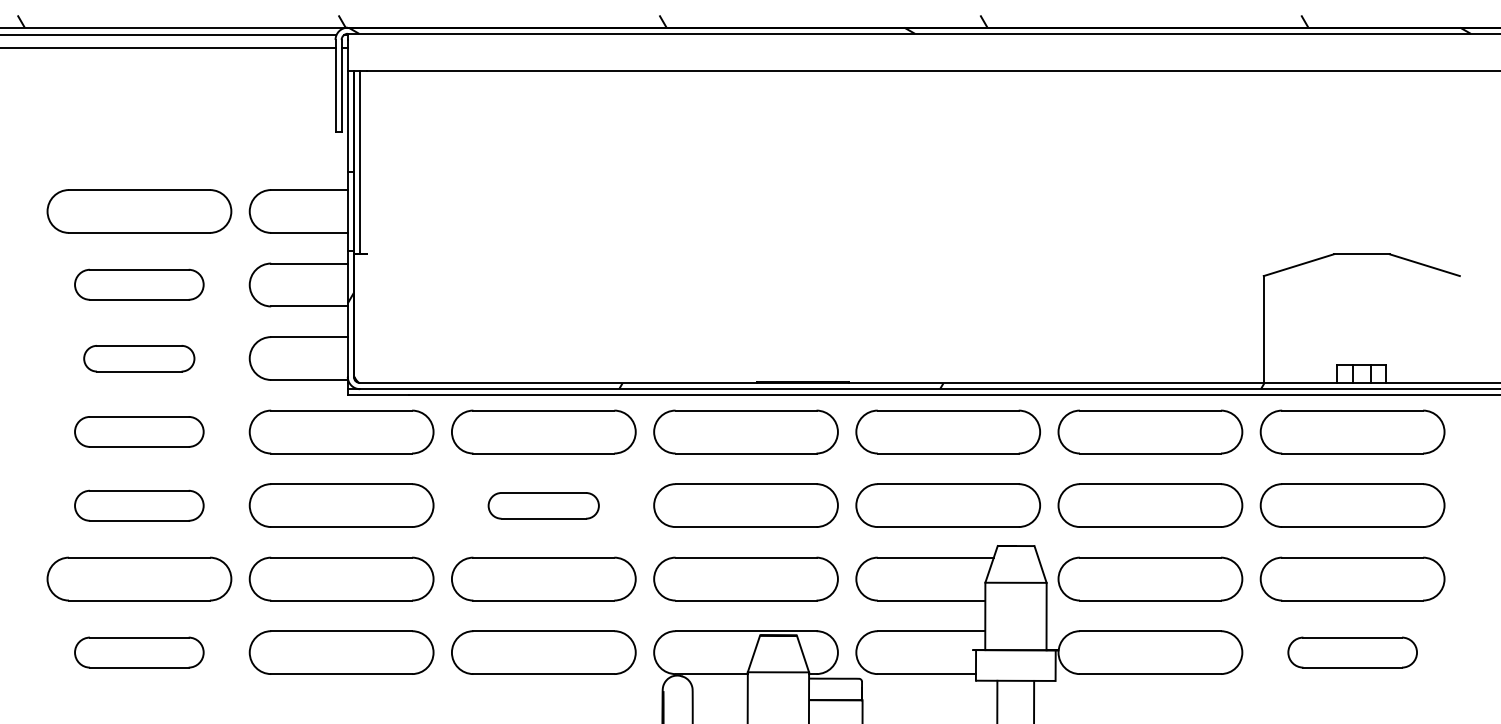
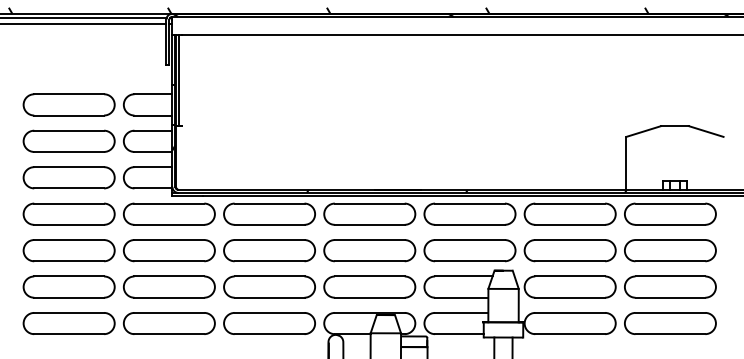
part: (138, 283) -> (68, 140), size x1.43
part: (138, 357) -> (68, 177), size x1.67
part: (138, 430) -> (68, 213), size x1.43
part: (138, 505) -> (68, 250), size x1.43
part: (543, 505) -> (269, 250), size x1.67
part: (138, 652) -> (68, 323), size x1.43
part: (1352, 652) -> (670, 323), size x1.43

